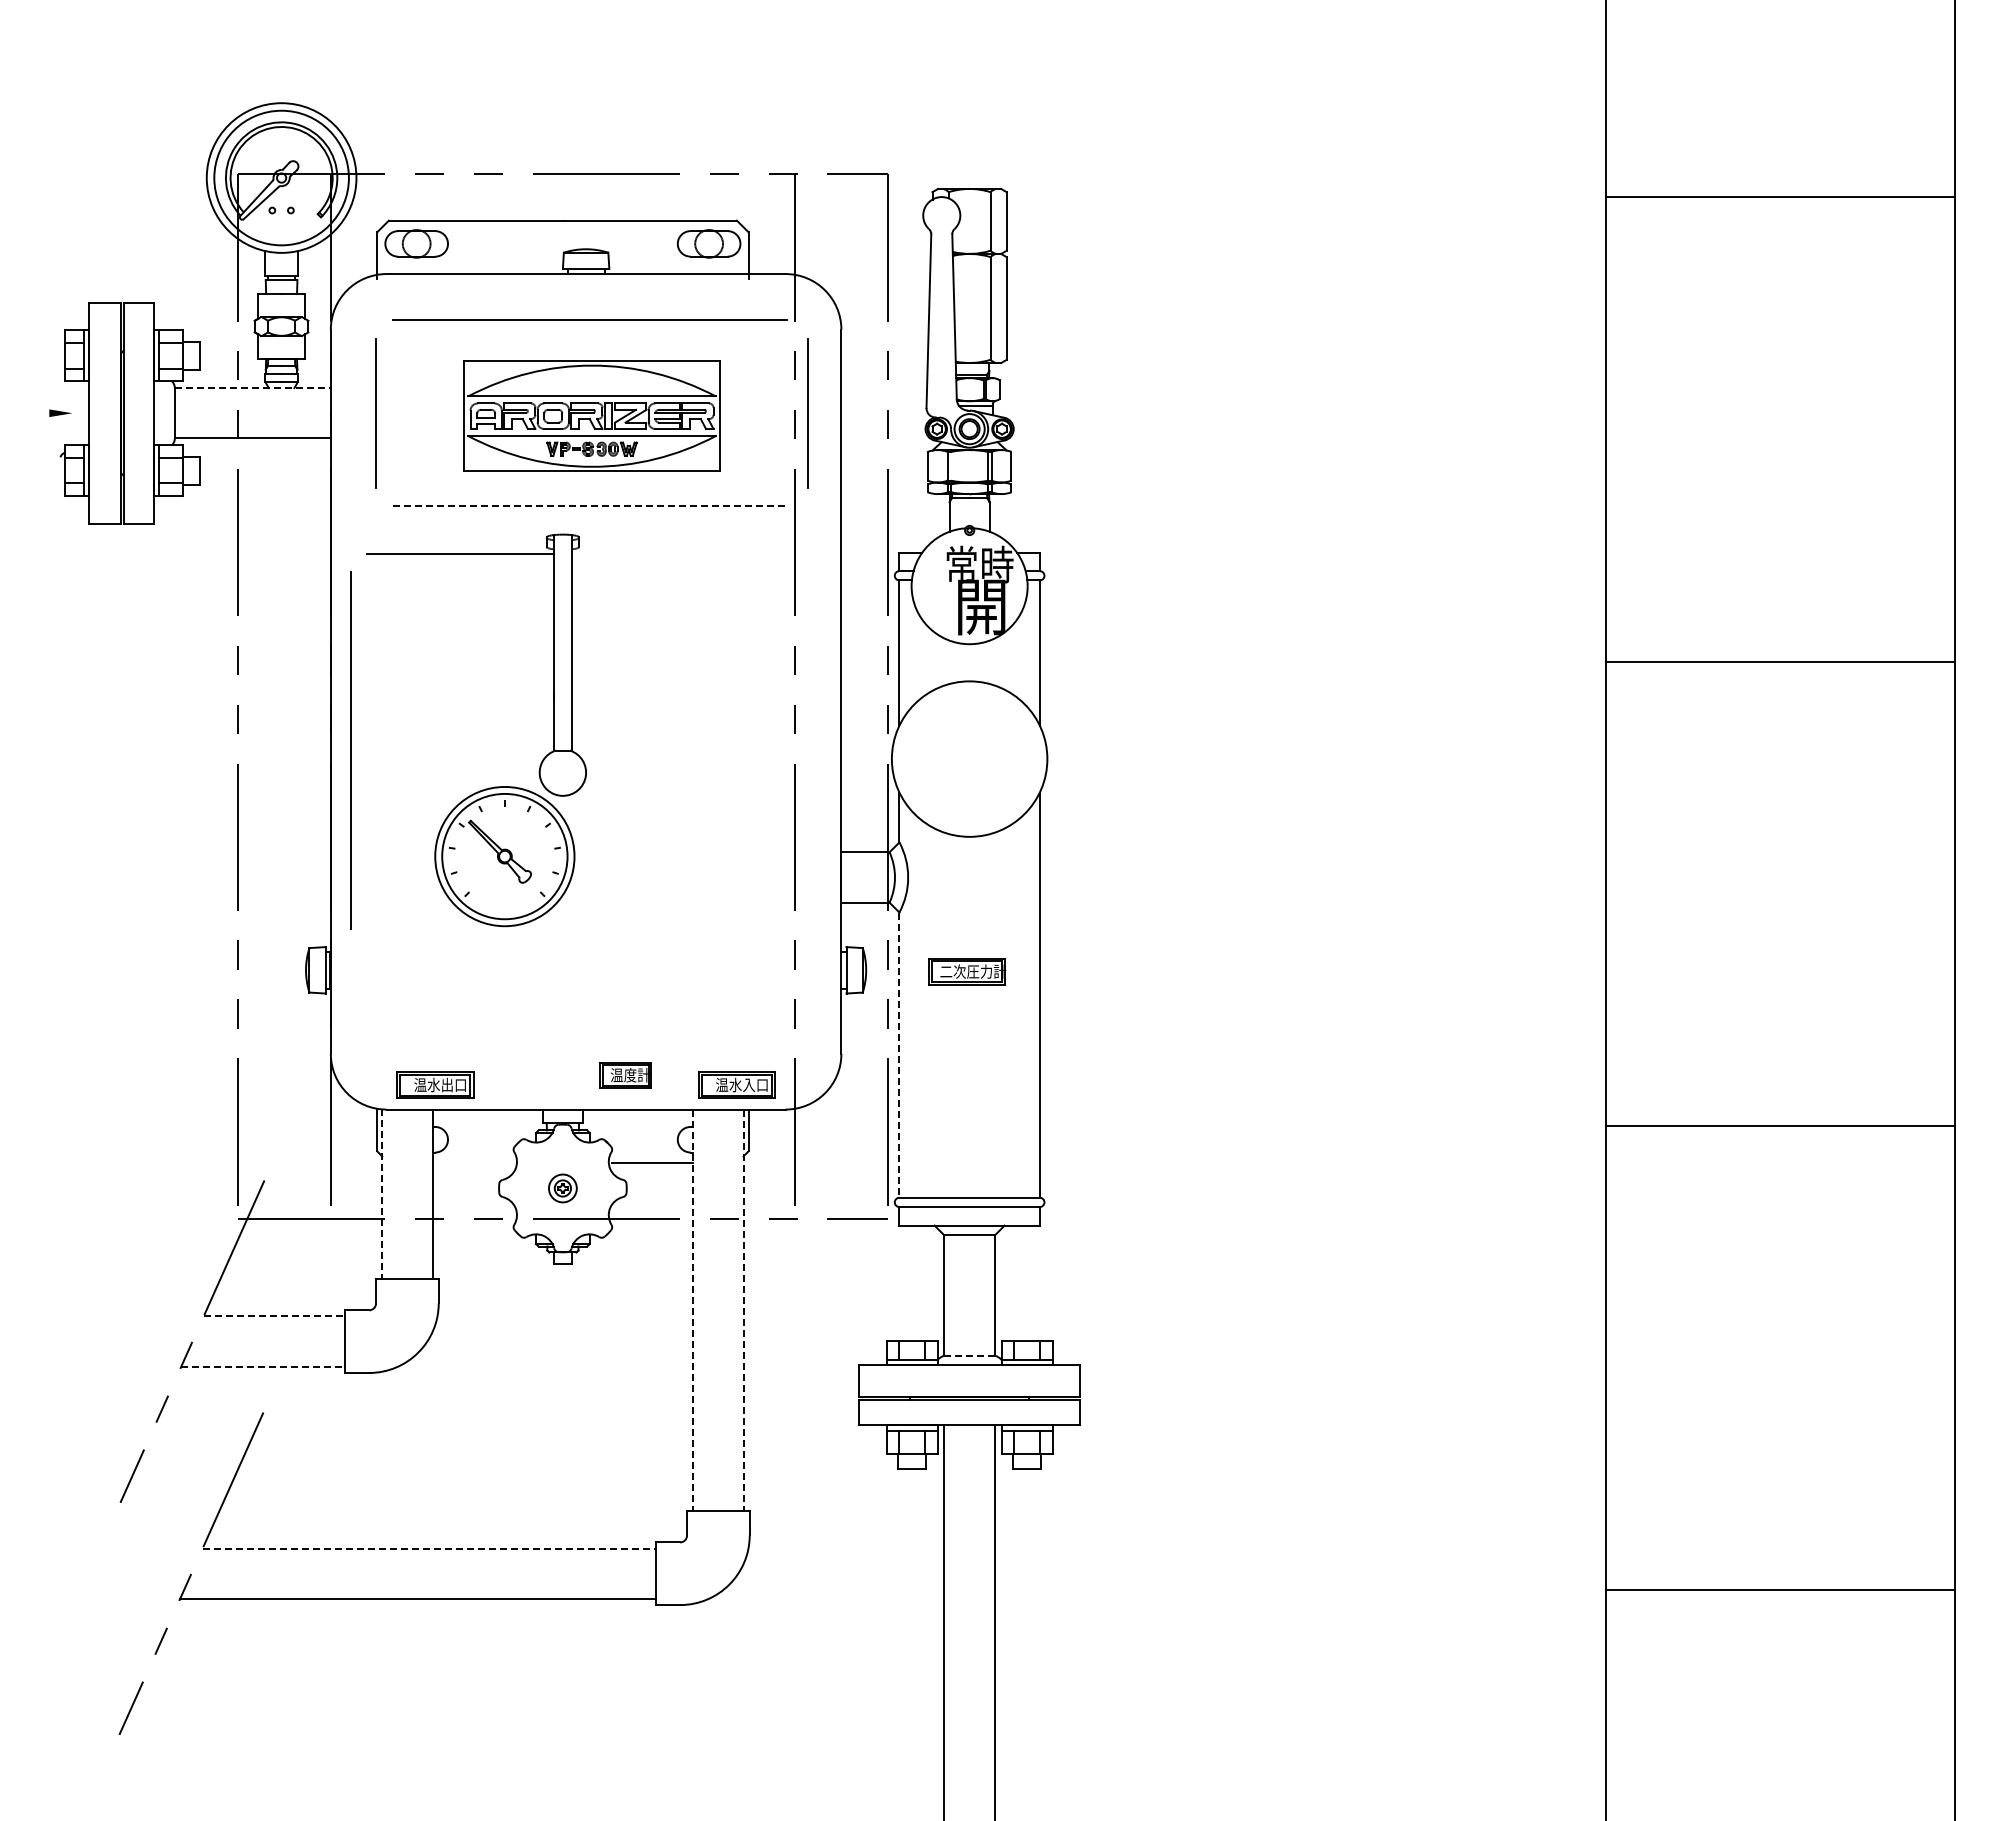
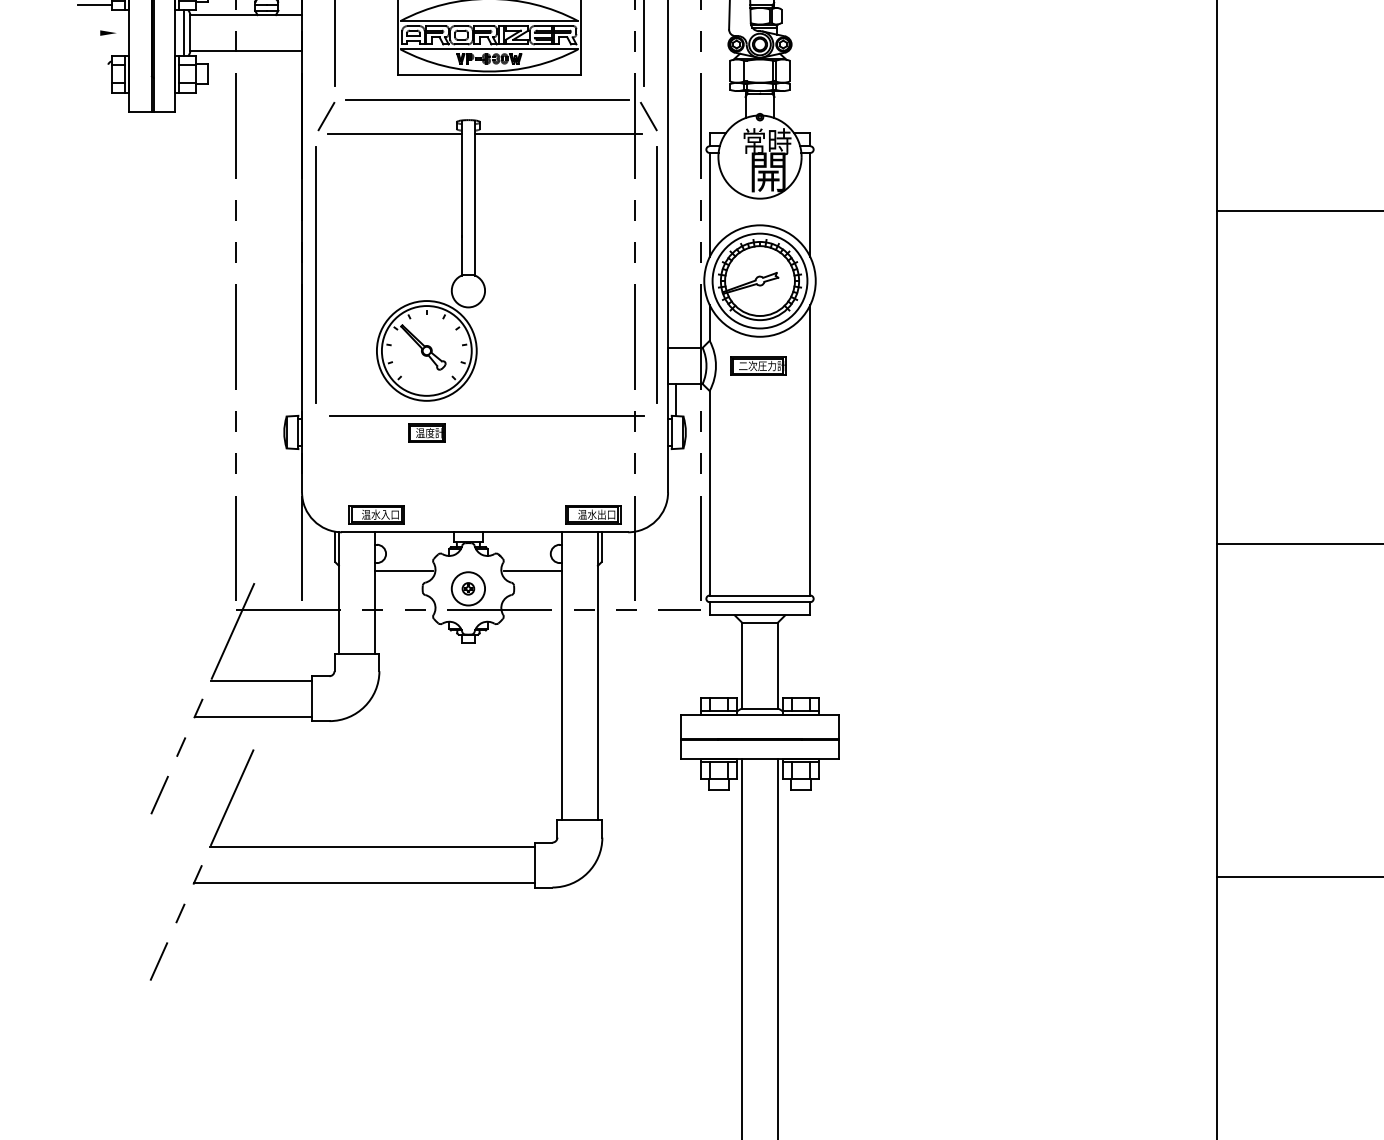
line: (41, 373) -> (94, 4), added
line: (252, 388) -> (245, 15), dashed -> solid
line: (165, 413) -> (183, 33), added
line: (589, 506) -> (487, 99), dashed -> solid
line: (364, 529) -> (326, 116), added
line: (814, 529) -> (648, 116), added
line: (688, 553) -> (558, 133), added
line: (826, 750) -> (657, 274), added
part: (969, 759) -> (759, 281), added
line: (853, 924) -> (676, 399), added
line: (588, 947) -> (486, 416), added
part: (967, 971) -> (758, 365), moved
line: (899, 1055) -> (709, 493), dashed -> solid
part: (625, 1075) -> (426, 433), moved
text: (447, 1084) -> (385, 514), 温水出口 -> 温水入口
text: (749, 1084) -> (602, 514), 温水入口 -> 温水出口
line: (472, 1162) -> (403, 570), added
circle: (562, 1188) -> (468, 588), size x1.67
line: (382, 1194) -> (339, 593), dashed -> solid
line: (693, 1310) -> (562, 676), dashed -> solid
line: (743, 1310) -> (597, 676), dashed -> solid
line: (274, 1316) -> (261, 680), dashed -> solid
line: (970, 1355) -> (760, 708), dashed -> solid
line: (262, 1366) -> (253, 716), dashed -> solid
line: (429, 1548) -> (372, 846), dashed -> solid

